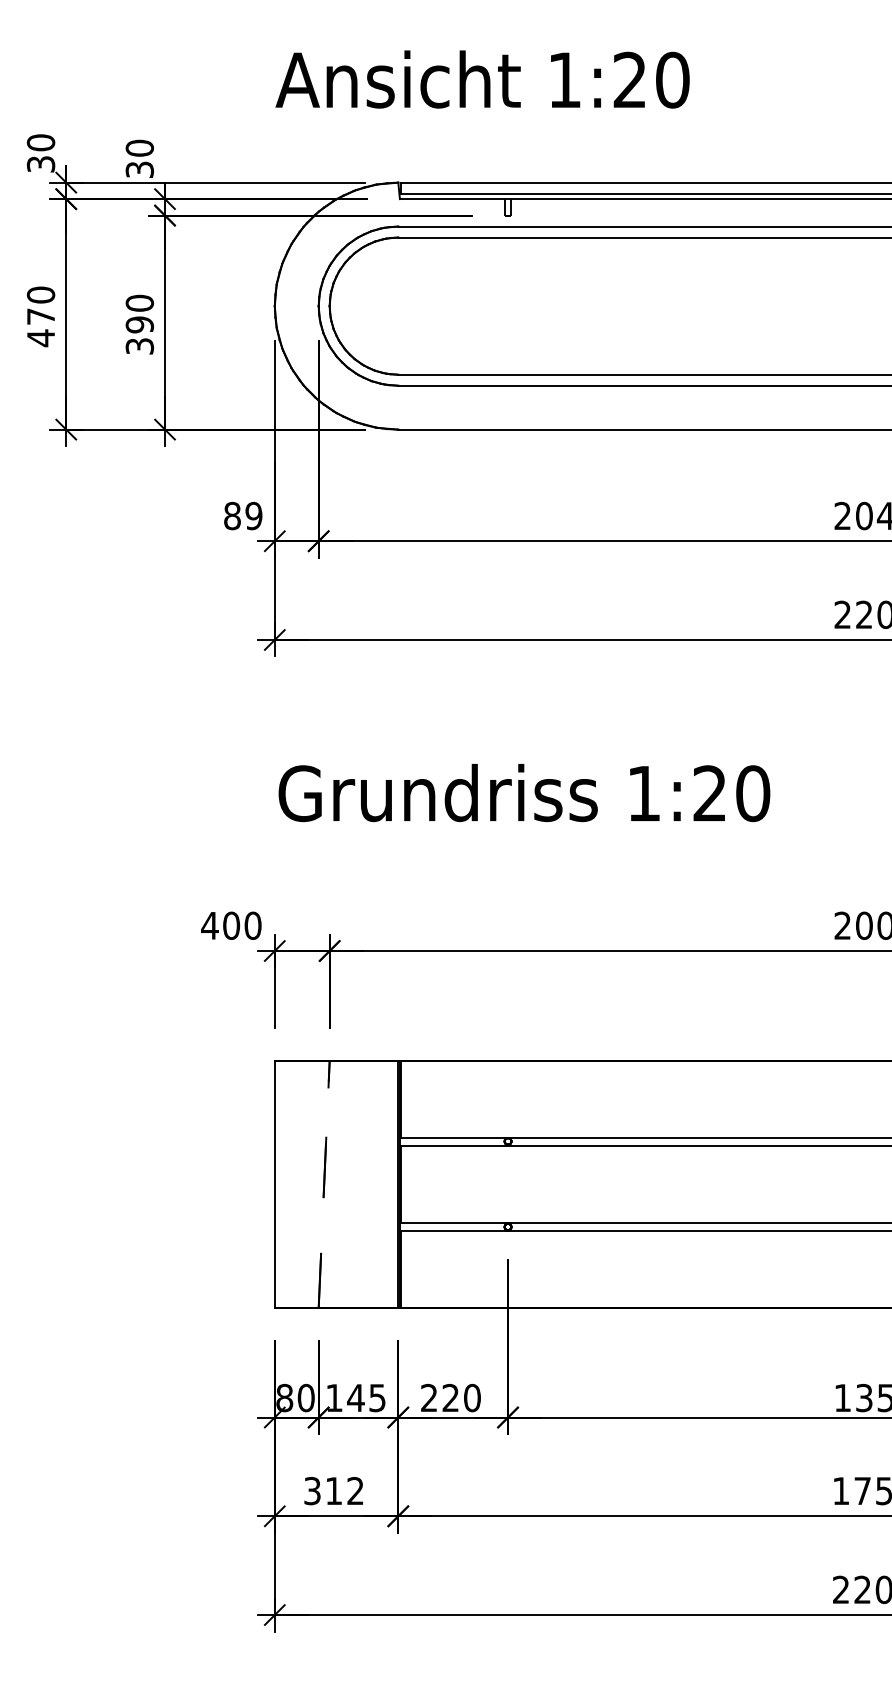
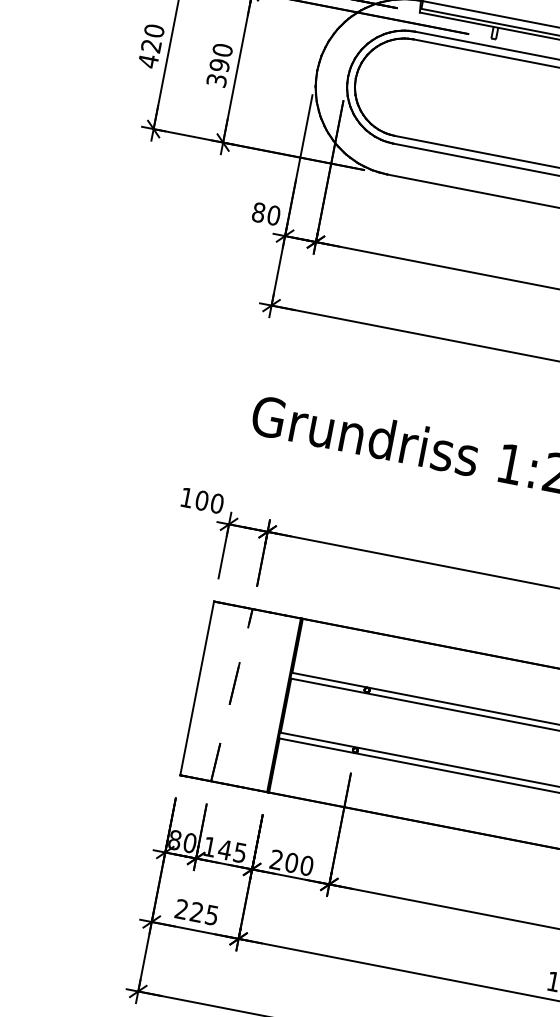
text: (40, 316) -> (151, 45), 470 -> 420
text: (253, 516) -> (273, 215), 89 -> 80
text: (209, 925) -> (186, 497), 400 -> 100
text: (450, 1398) -> (291, 863), 220 -> 200
text: (333, 1490) -> (196, 911), 312 -> 225

